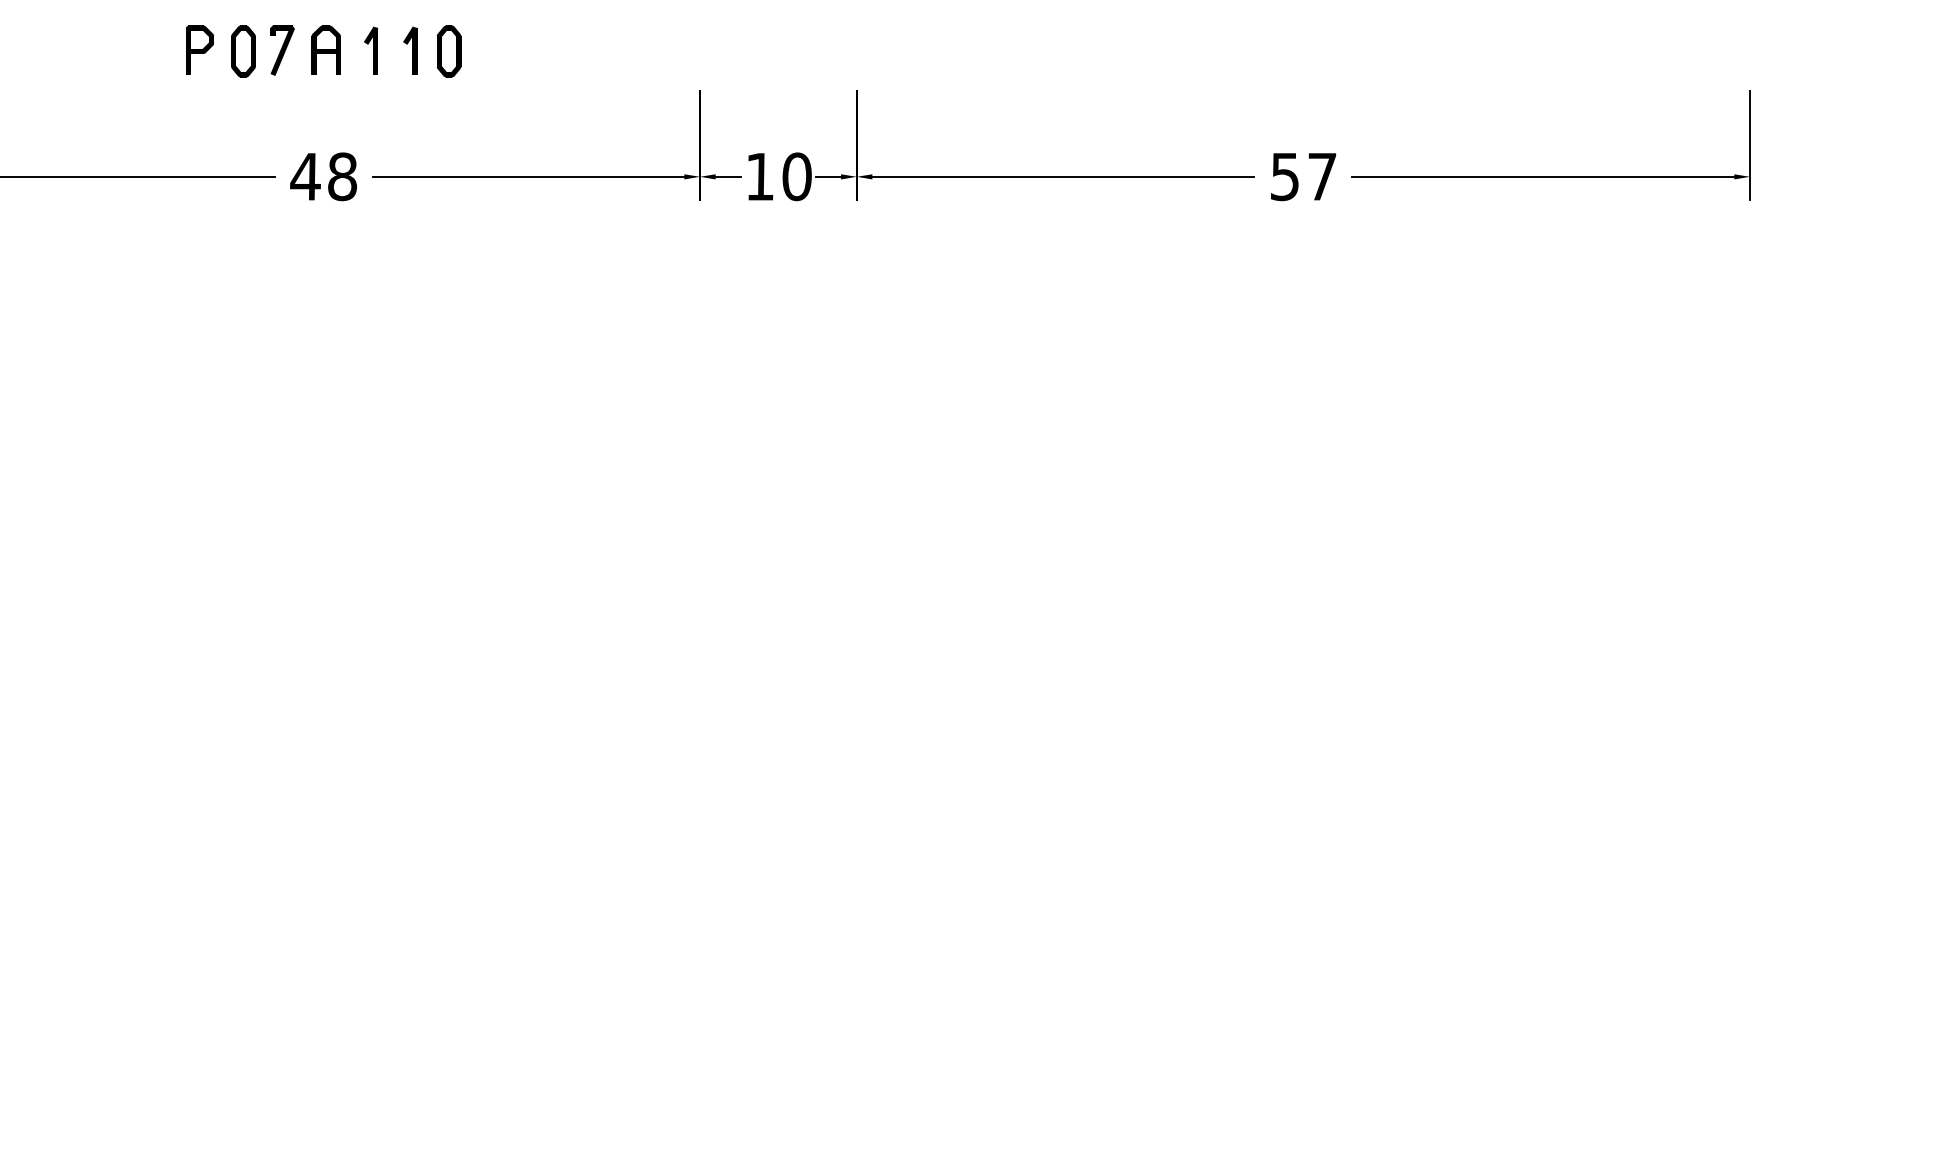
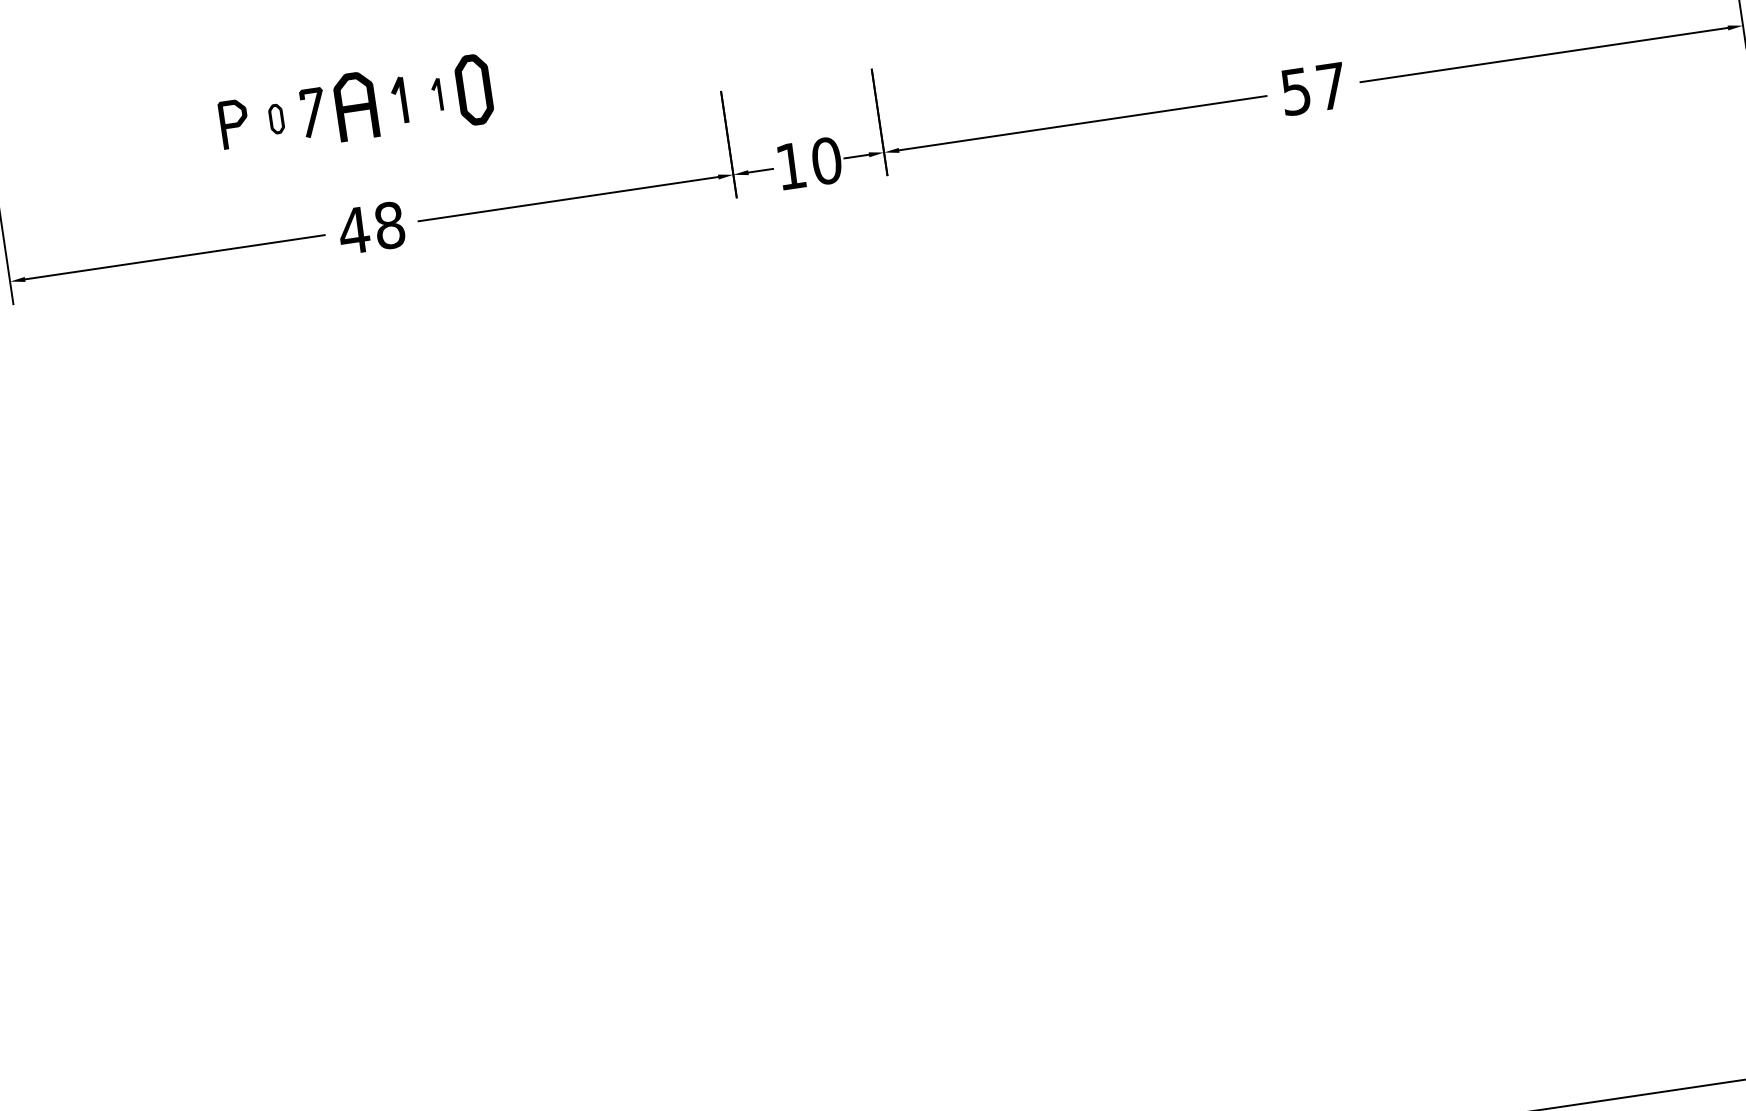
part: (325, 49) -> (355, 105), size x1.4
part: (410, 50) -> (437, 94), size x0.7
part: (243, 51) -> (276, 119), size x0.6
part: (448, 51) -> (473, 90), size x1.4

